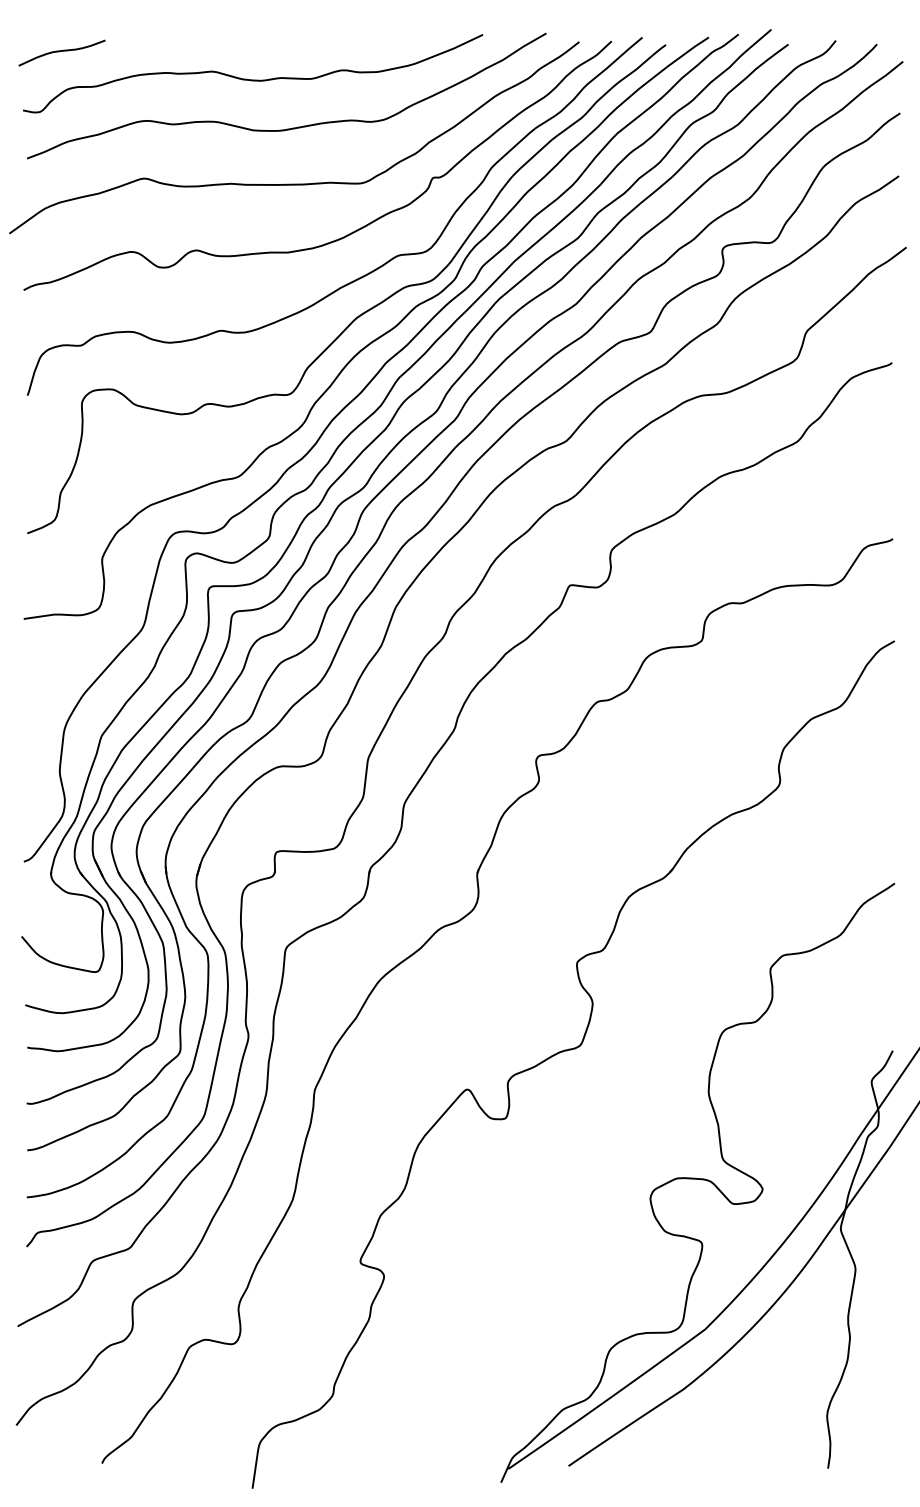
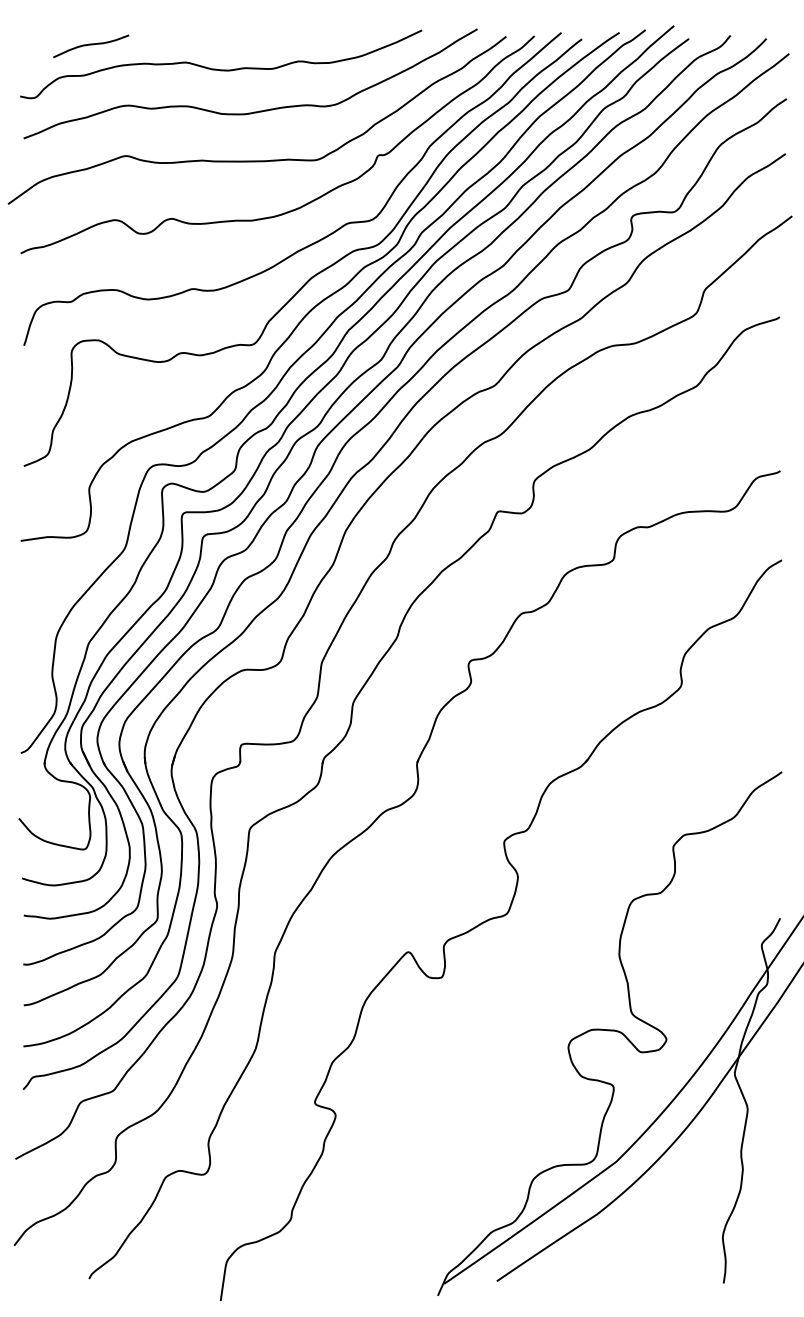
curve: (62, 52) -> (91, 45), moved

